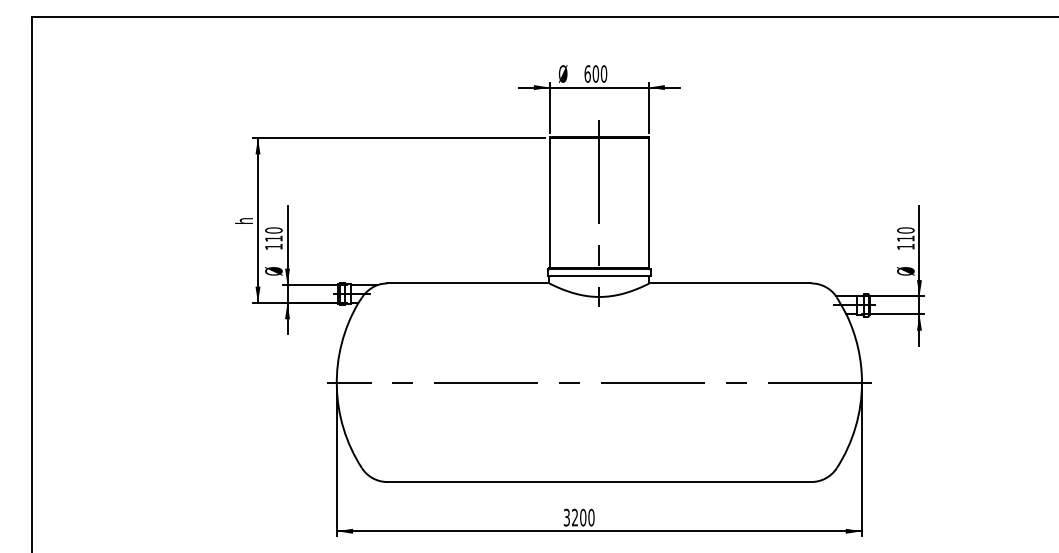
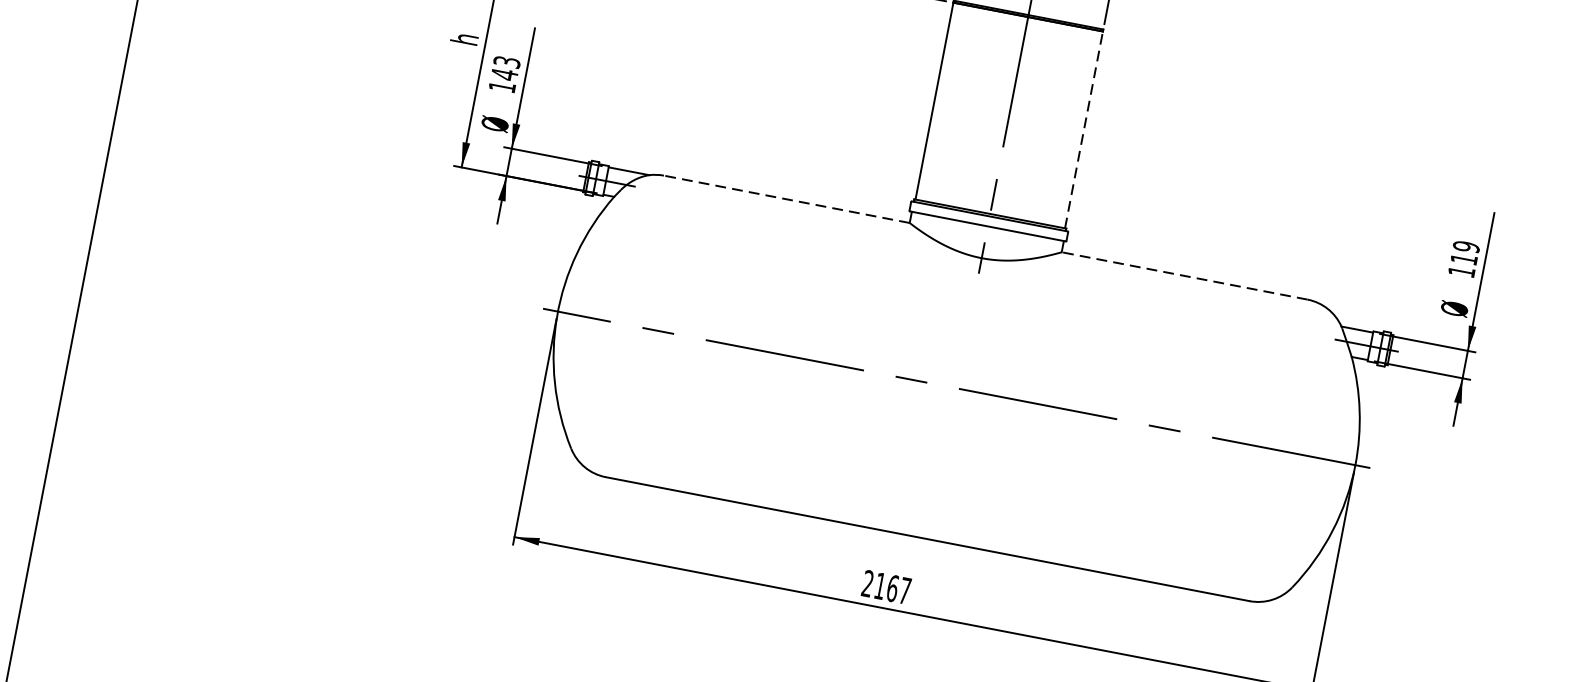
line: (648, 203) -> (1083, 130), solid -> dashed
text: (905, 230) -> (1465, 246), 110 -> 119
text: (273, 234) -> (505, 68), 110 -> 143
line: (468, 283) -> (786, 199), solid -> dashed
line: (730, 283) -> (1184, 276), solid -> dashed
text: (578, 517) -> (885, 586), 3200 -> 2167

